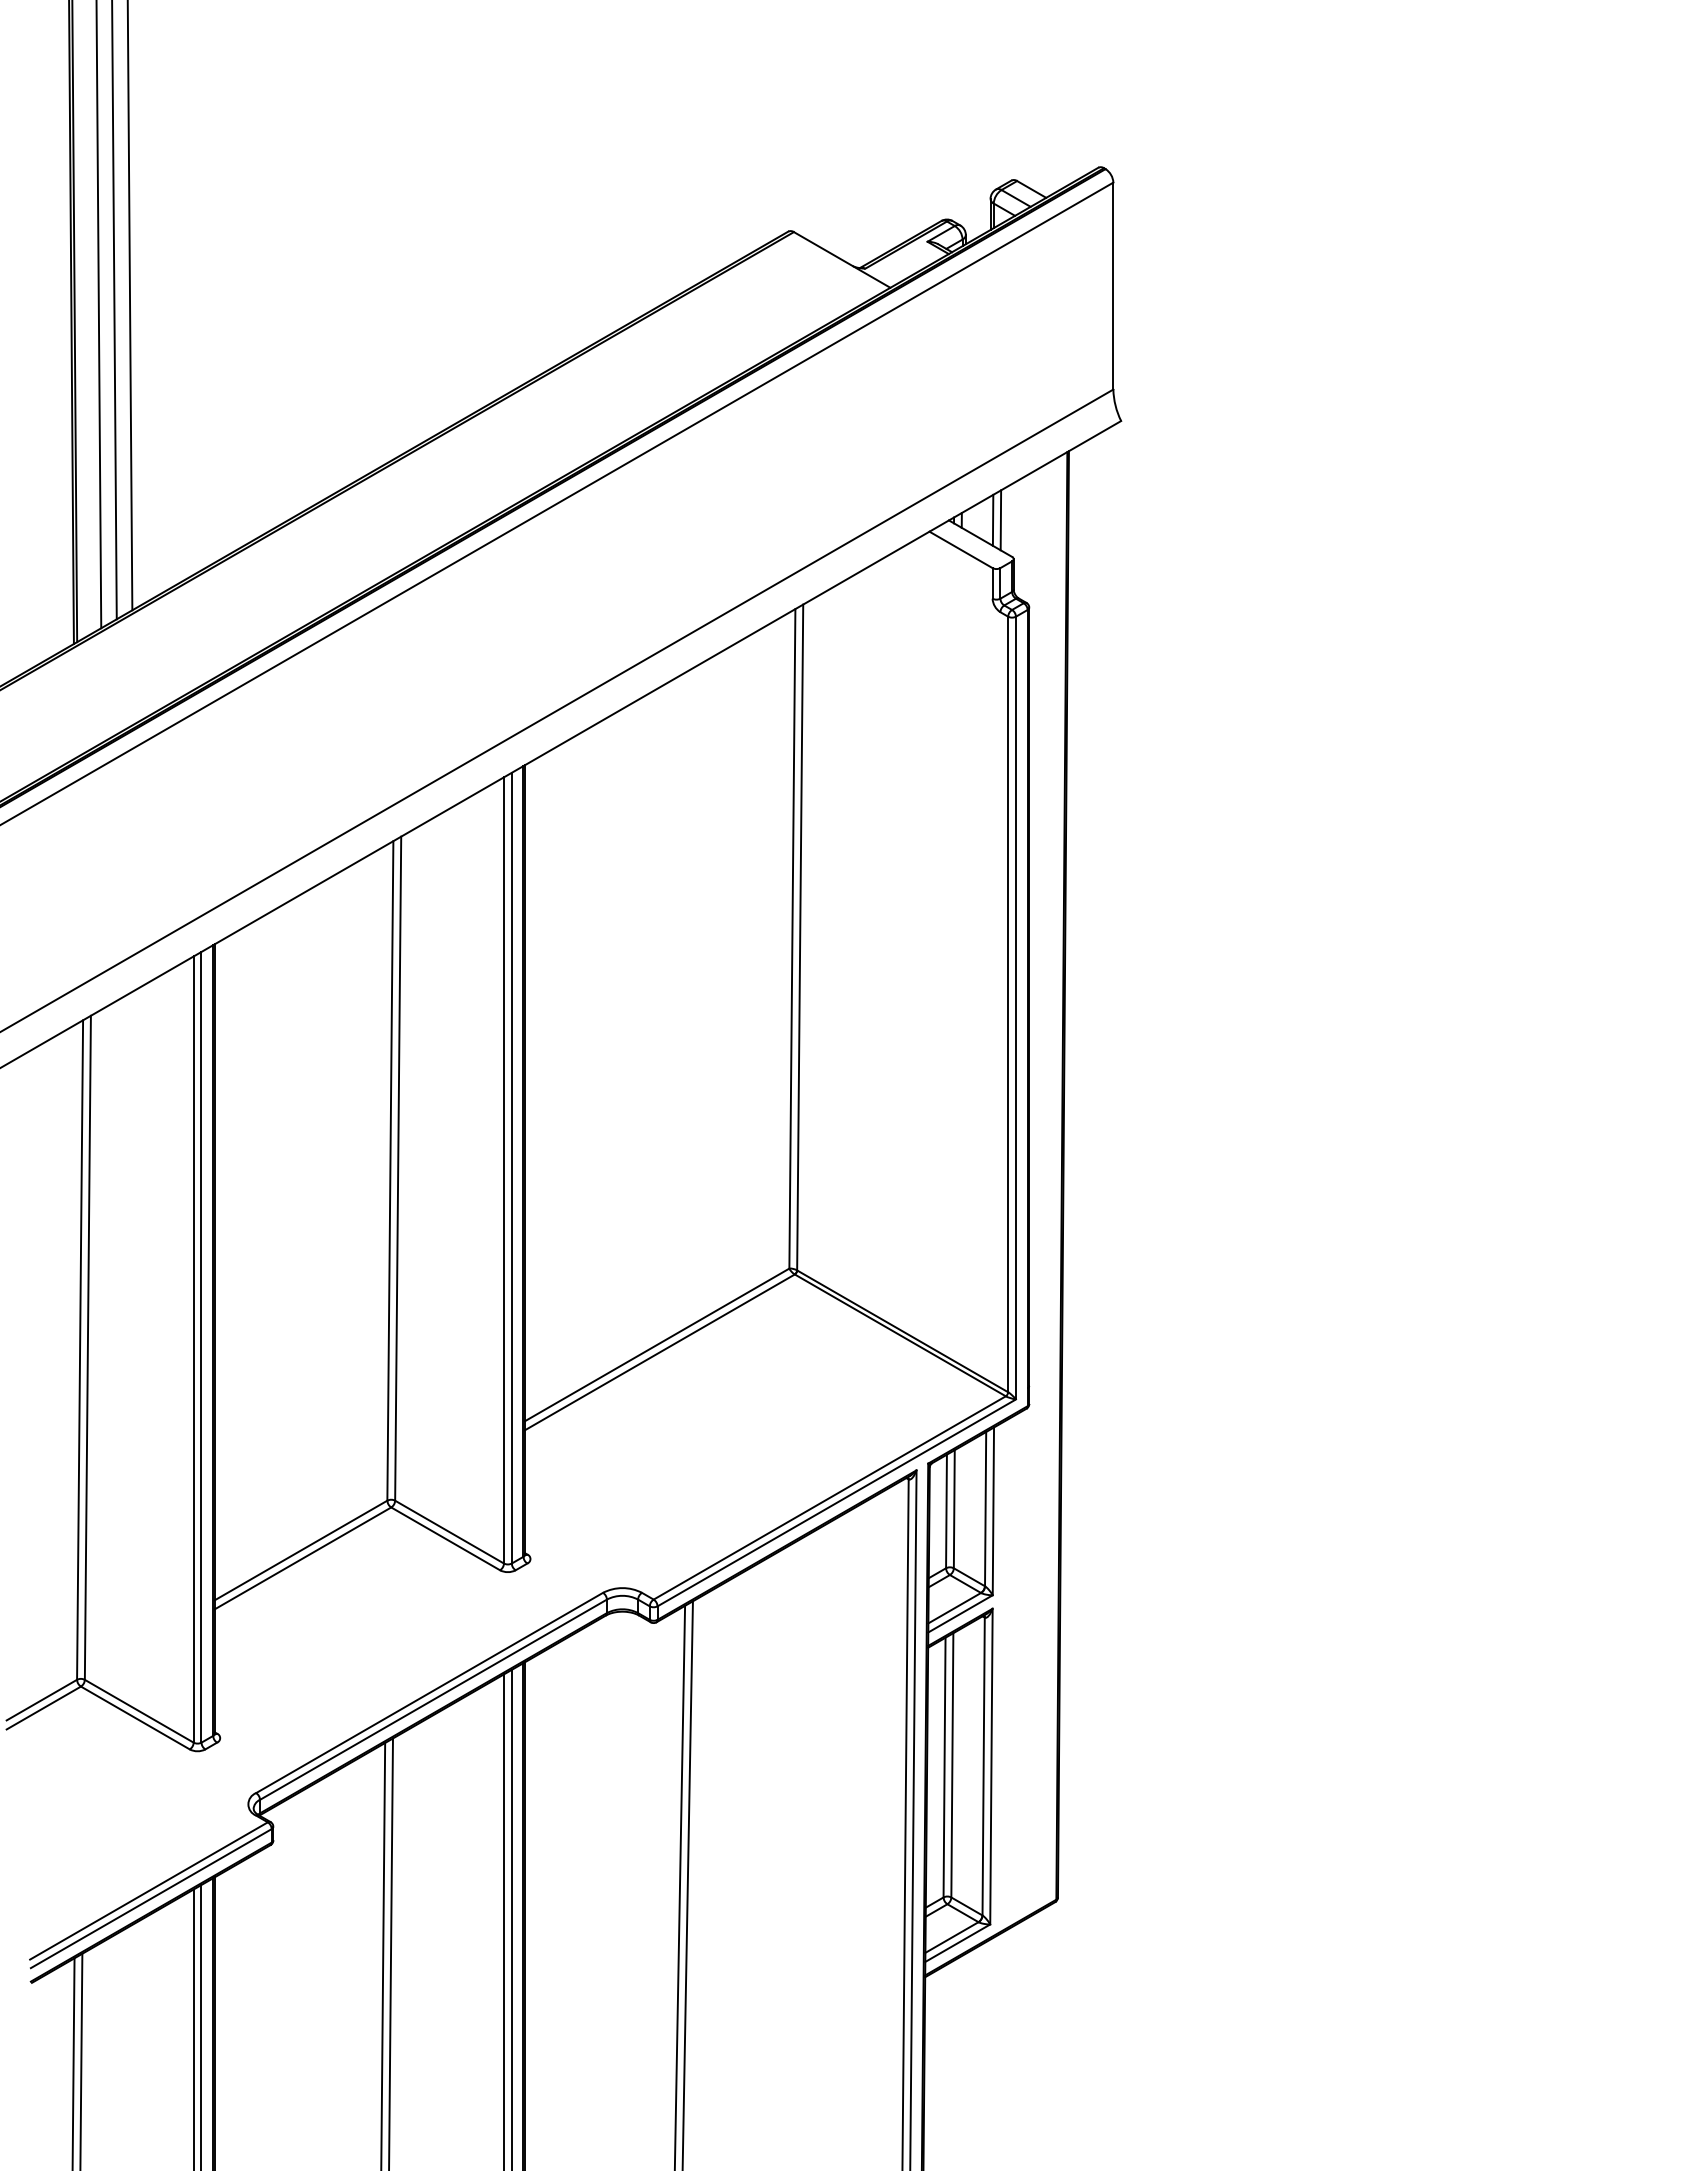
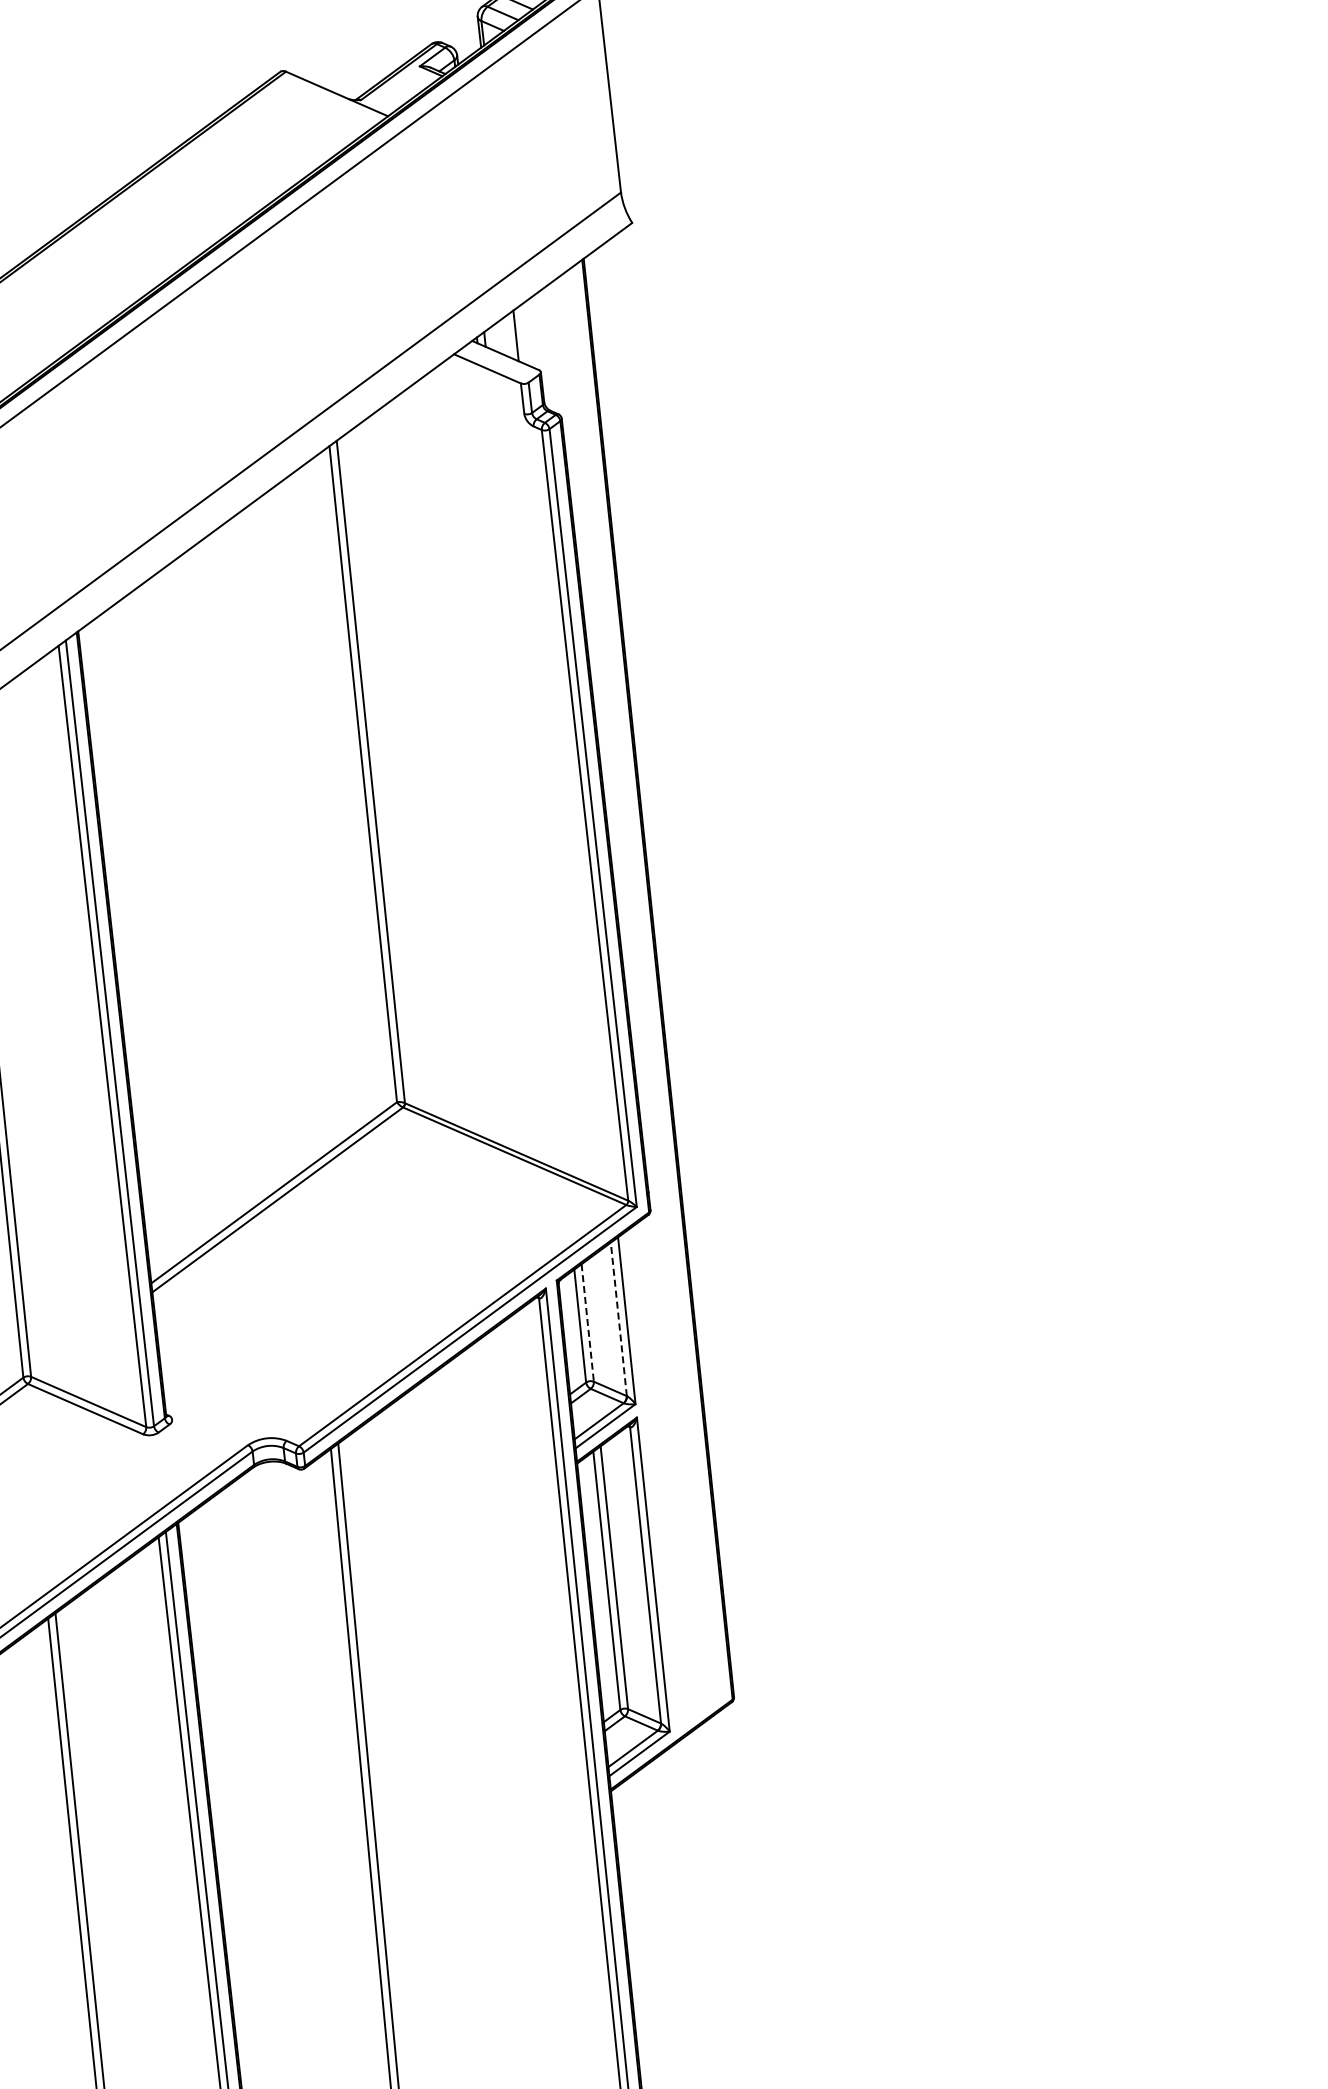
line: (1000, 520) -> (523, 335), removed
line: (985, 1508) -> (618, 1318), solid -> dashed
line: (954, 1509) -> (587, 1323), solid -> dashed

